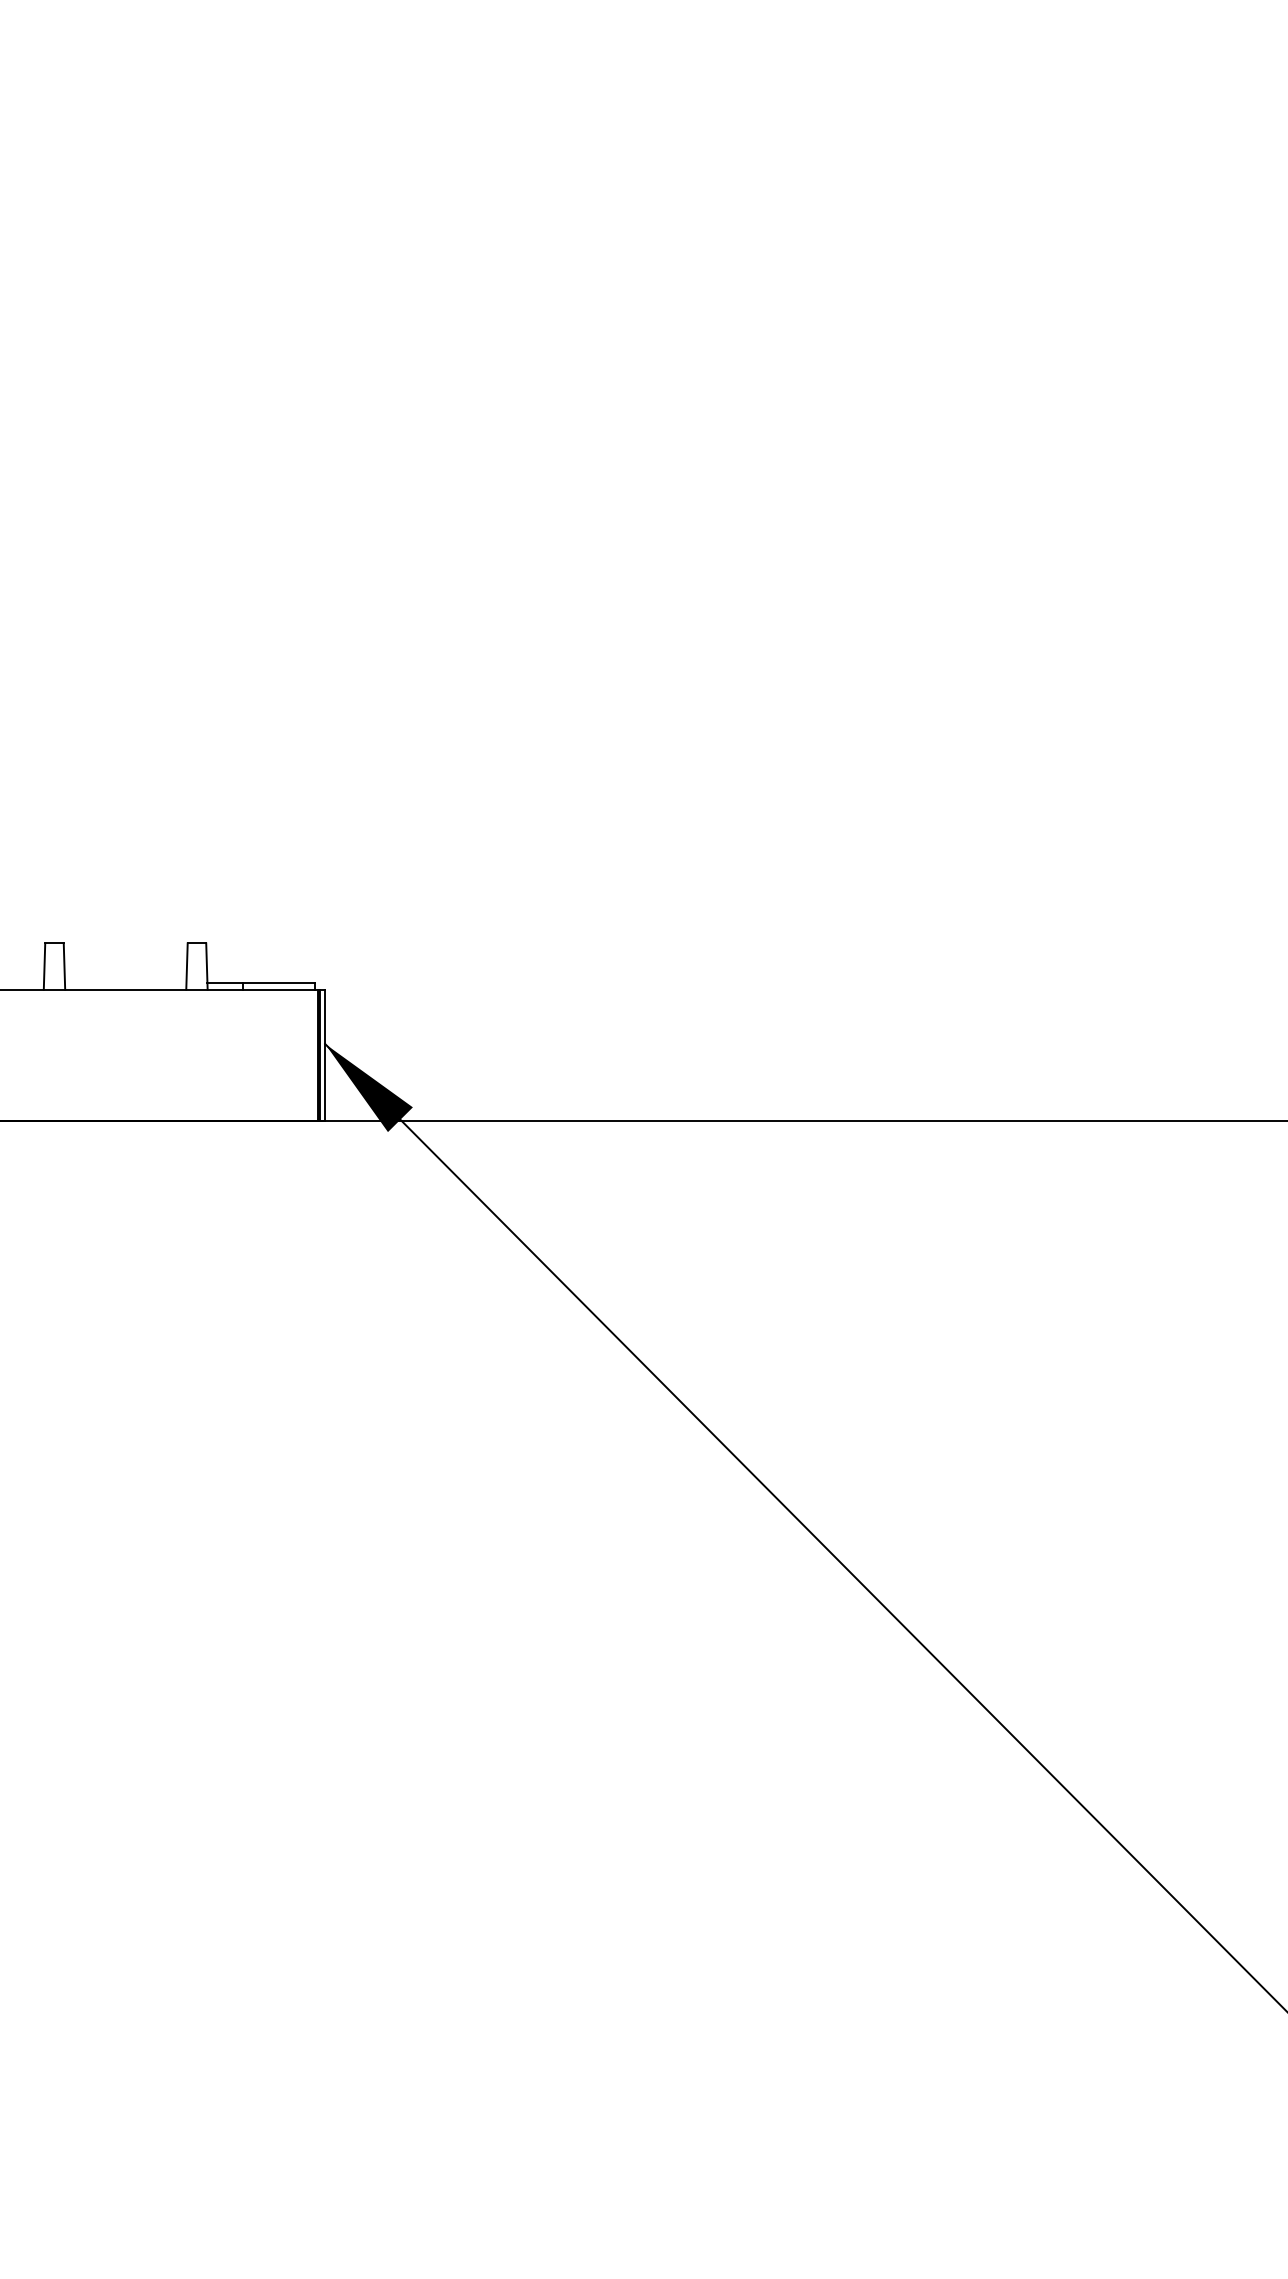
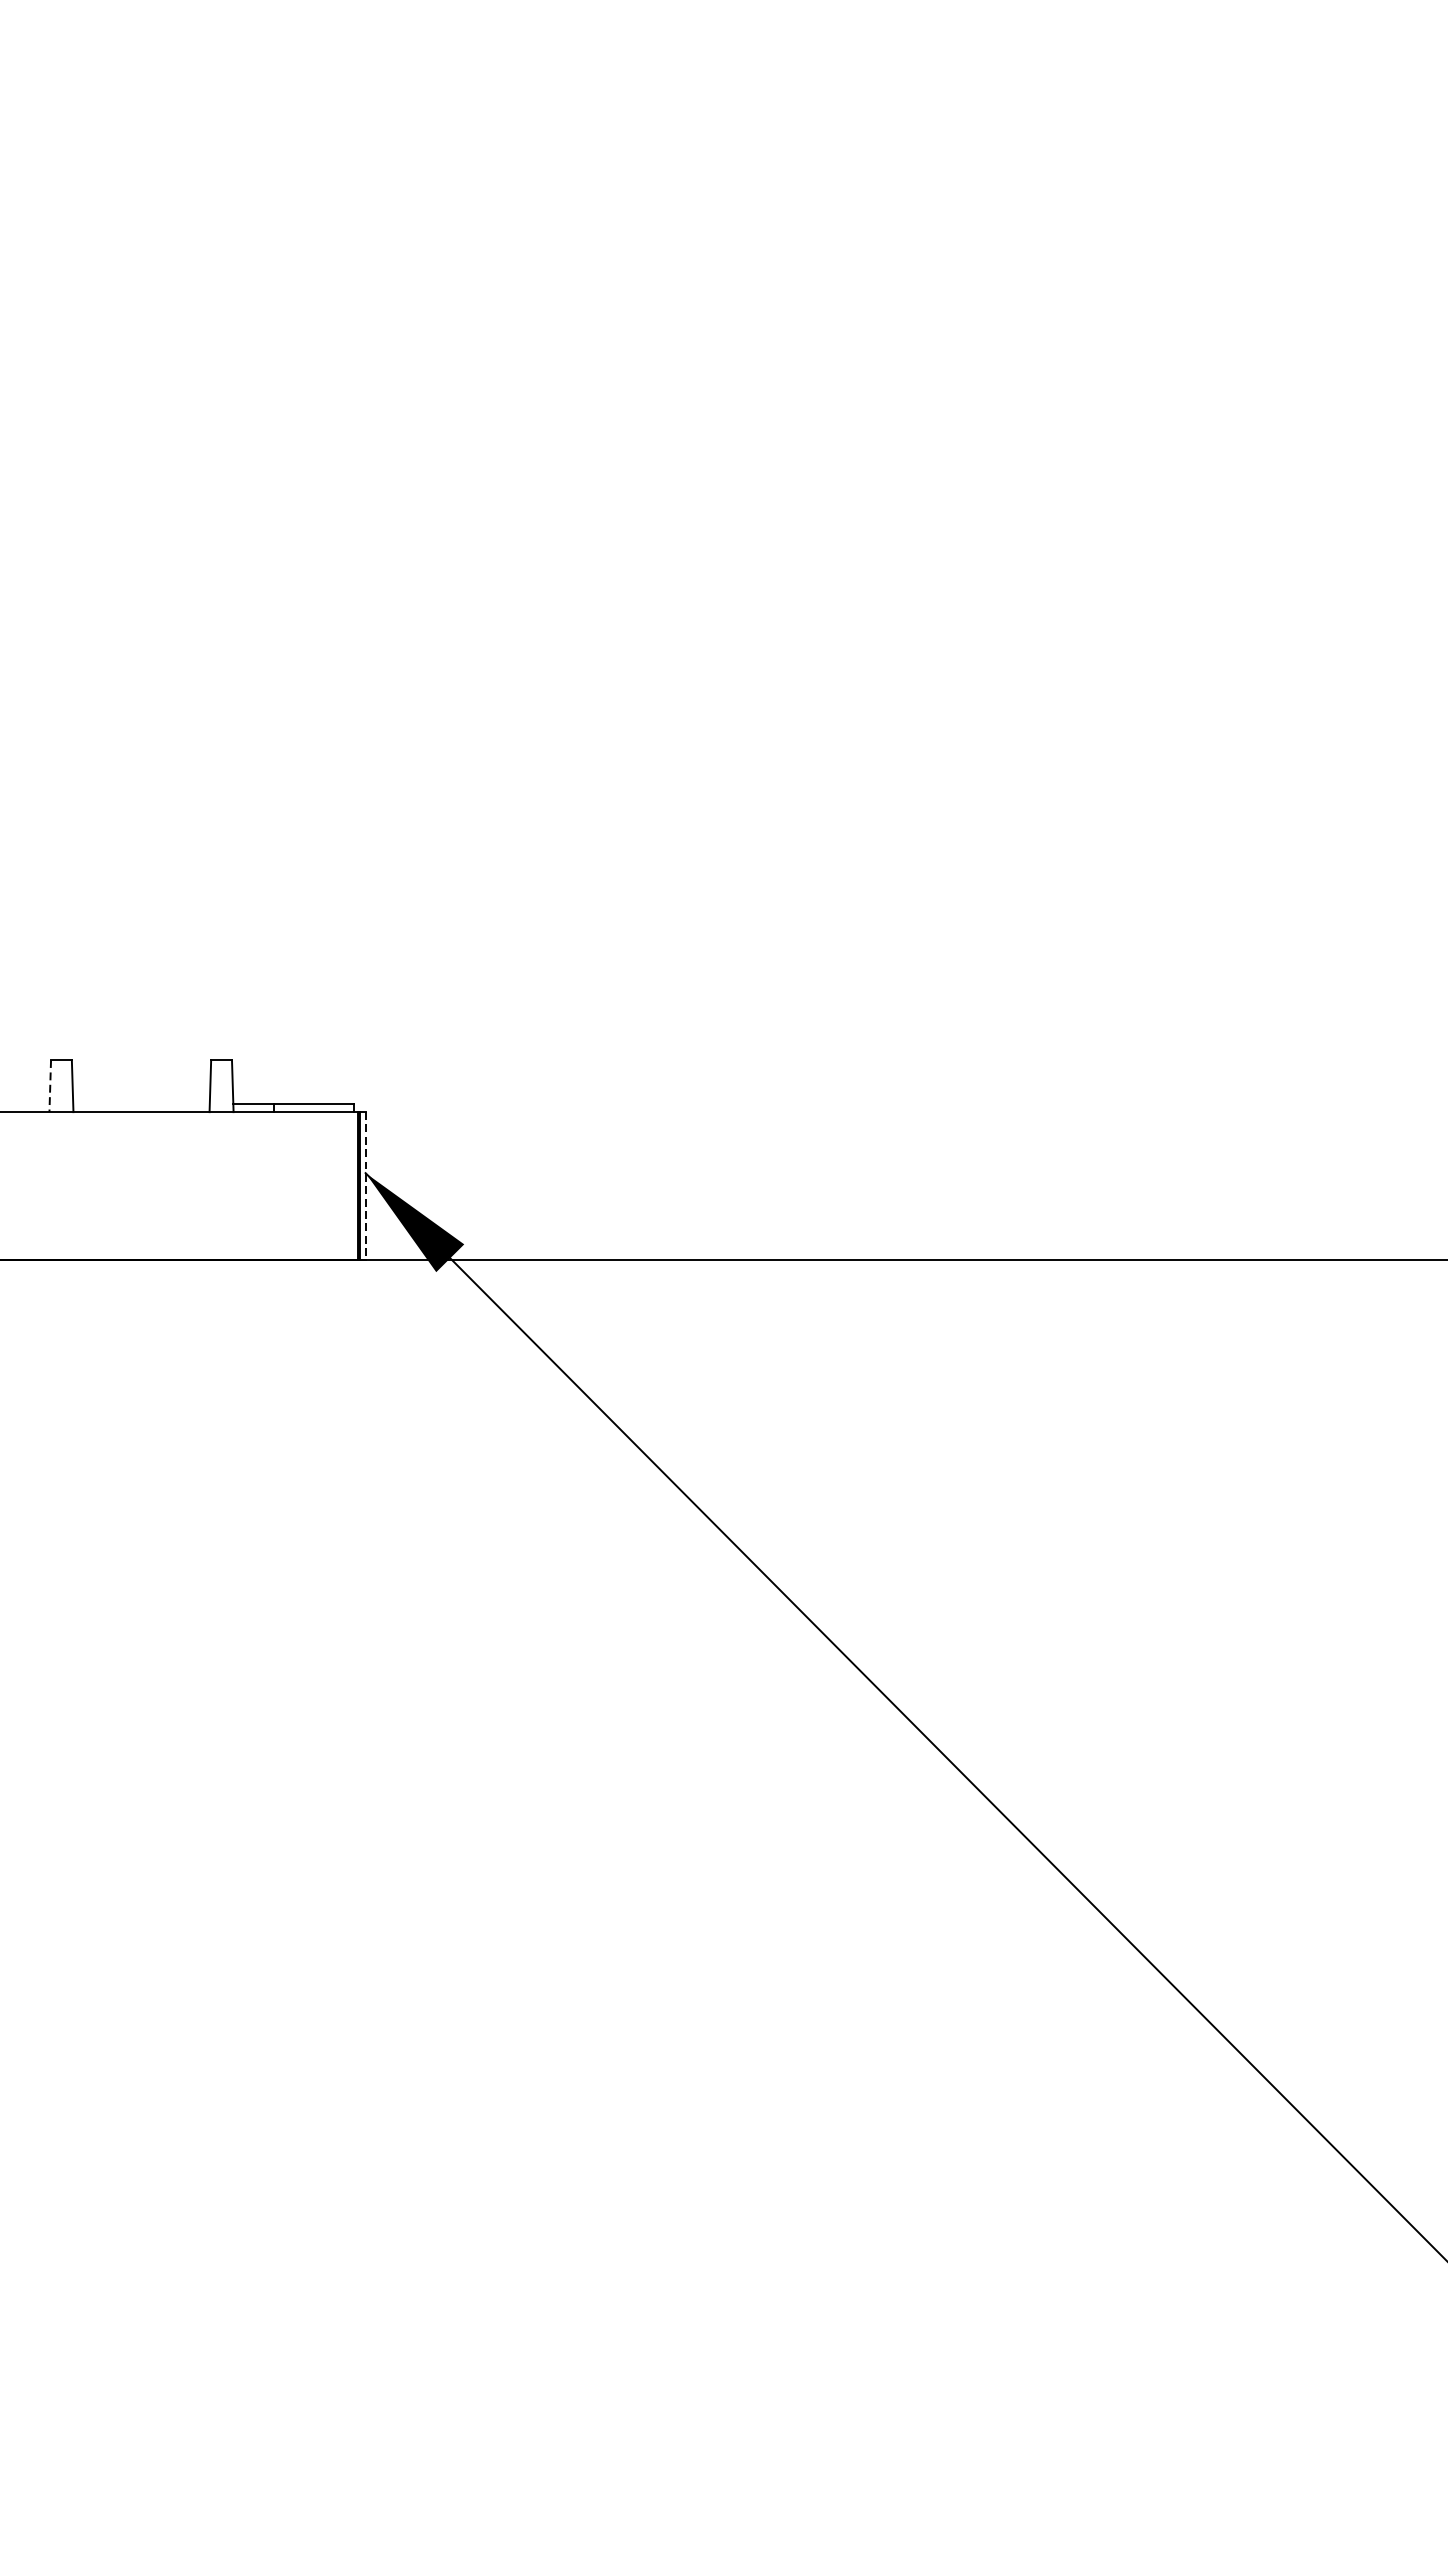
line: (44, 967) -> (50, 1087), solid -> dashed
line: (325, 1055) -> (366, 1186), solid -> dashed

